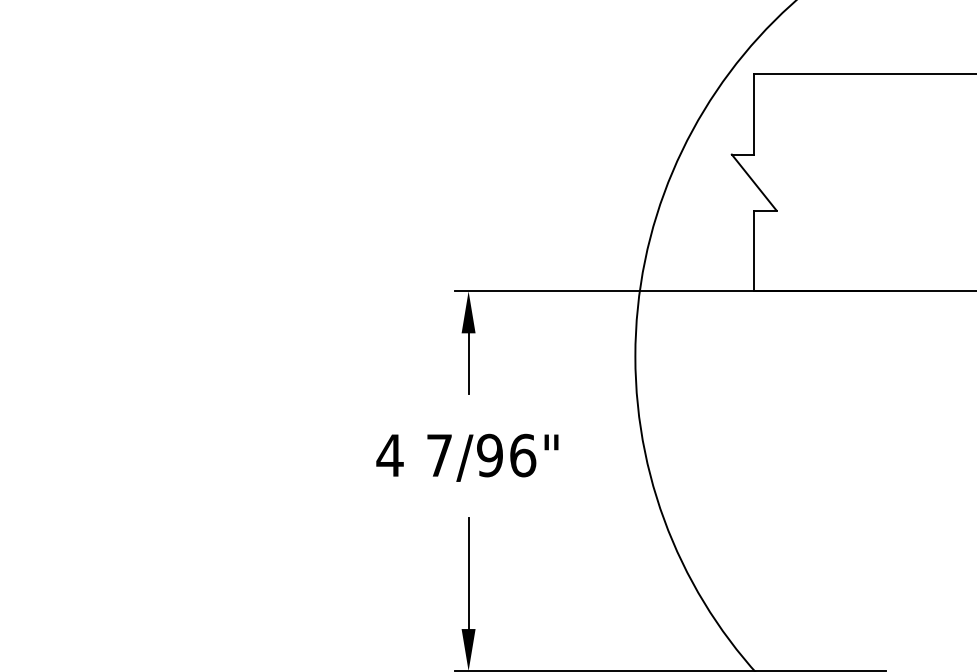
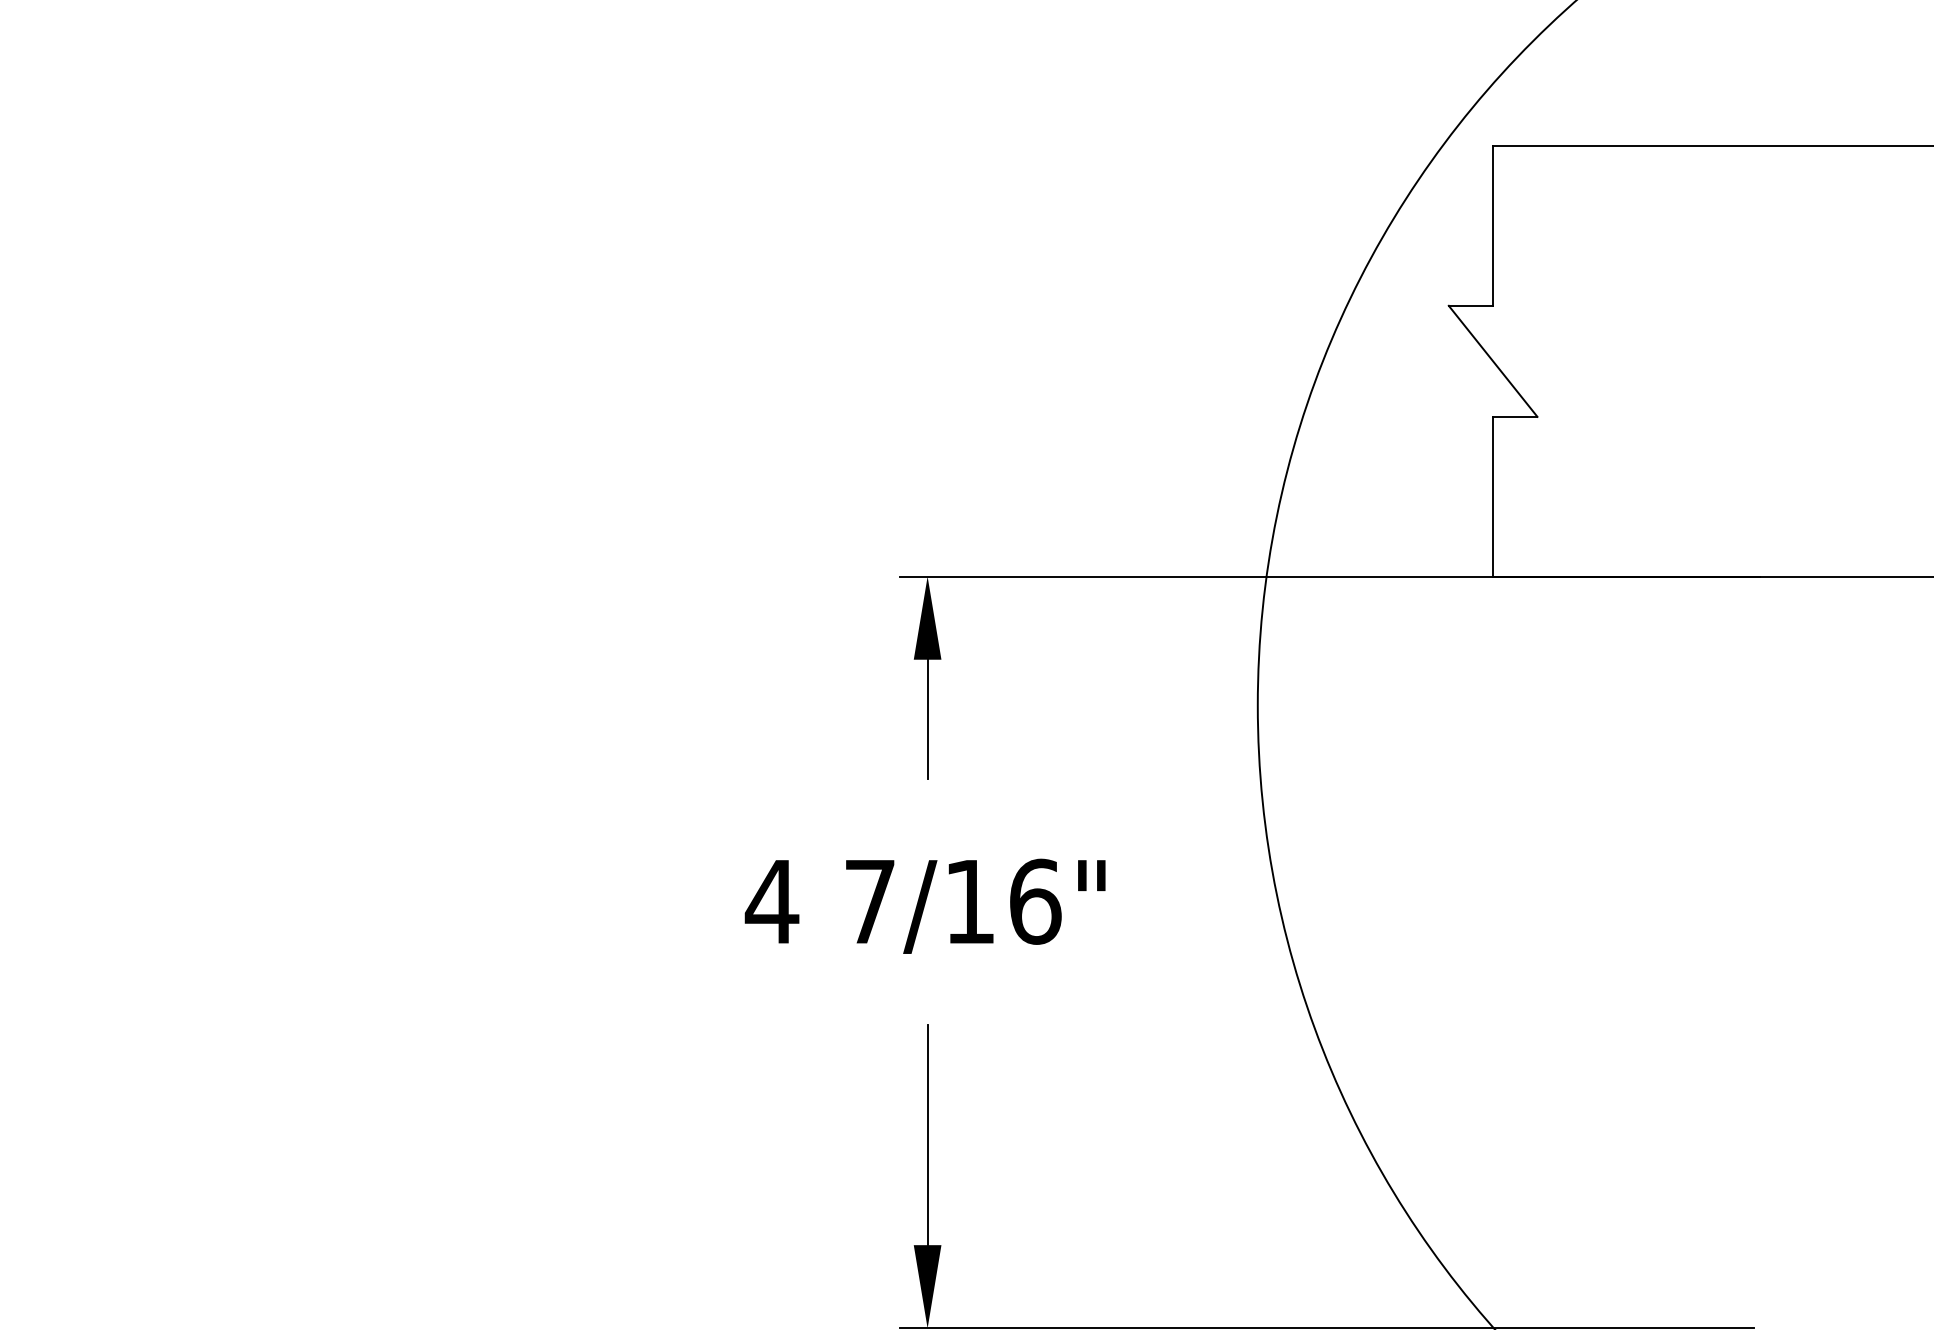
text: (489, 455) -> (968, 901), 7/96" -> 7/16"

